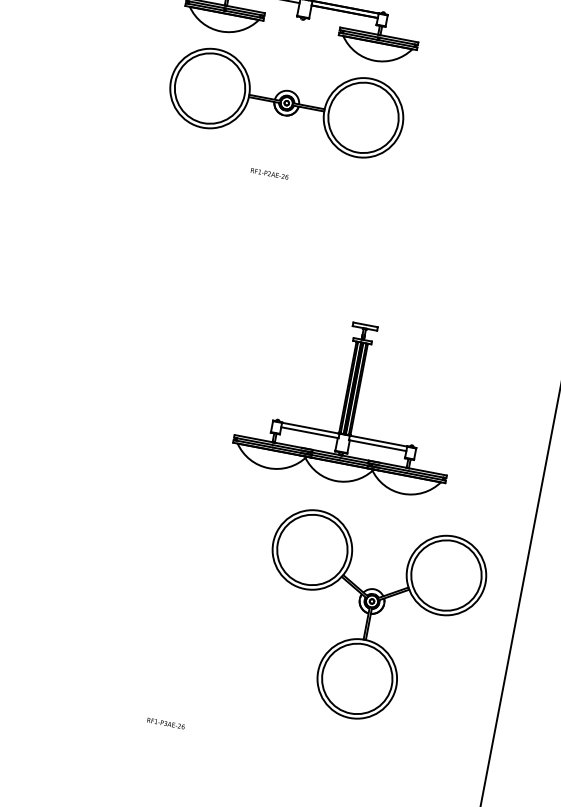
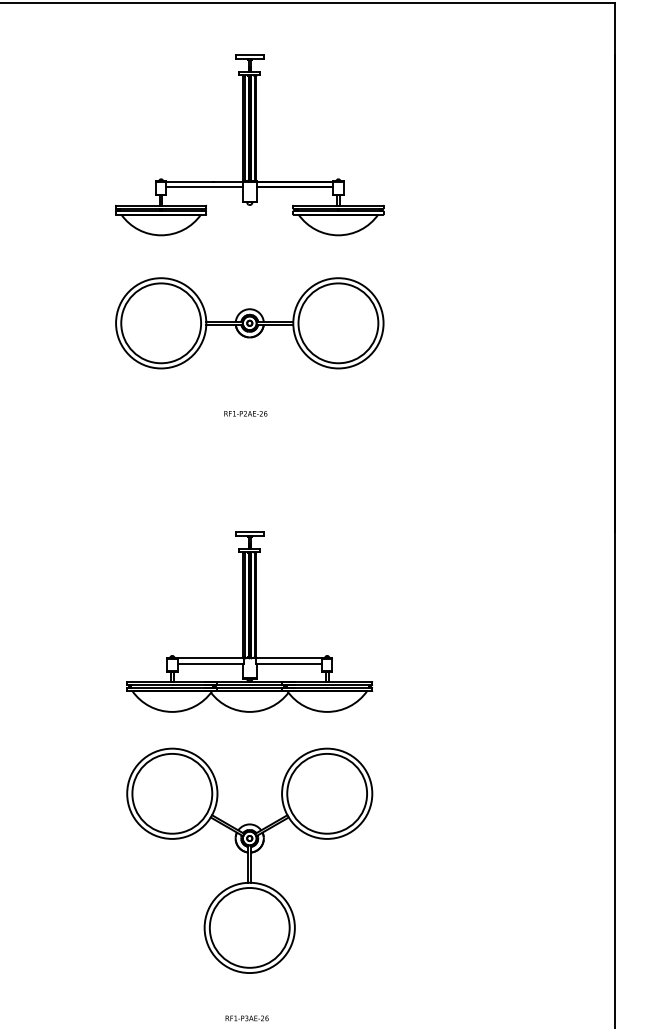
part: (286, 103) -> (249, 323), moved
text: (269, 173) -> (245, 413), moved
part: (350, 402) -> (249, 621), moved
part: (368, 620) -> (249, 860), moved

